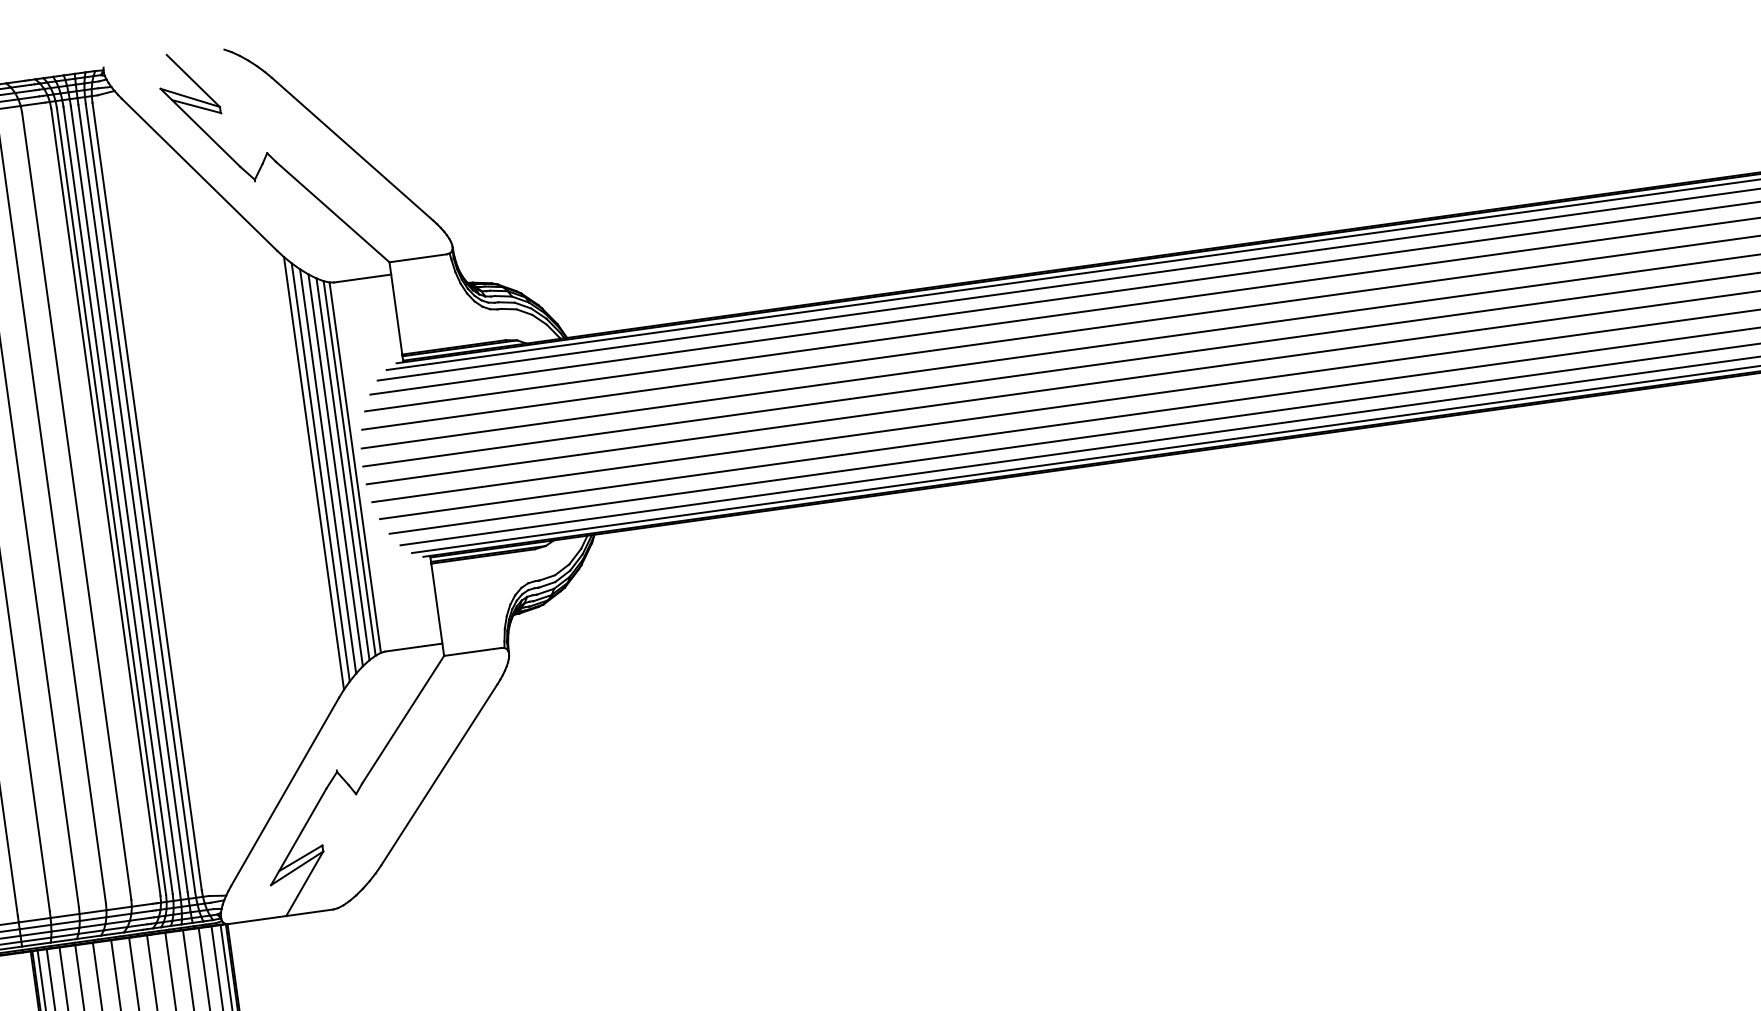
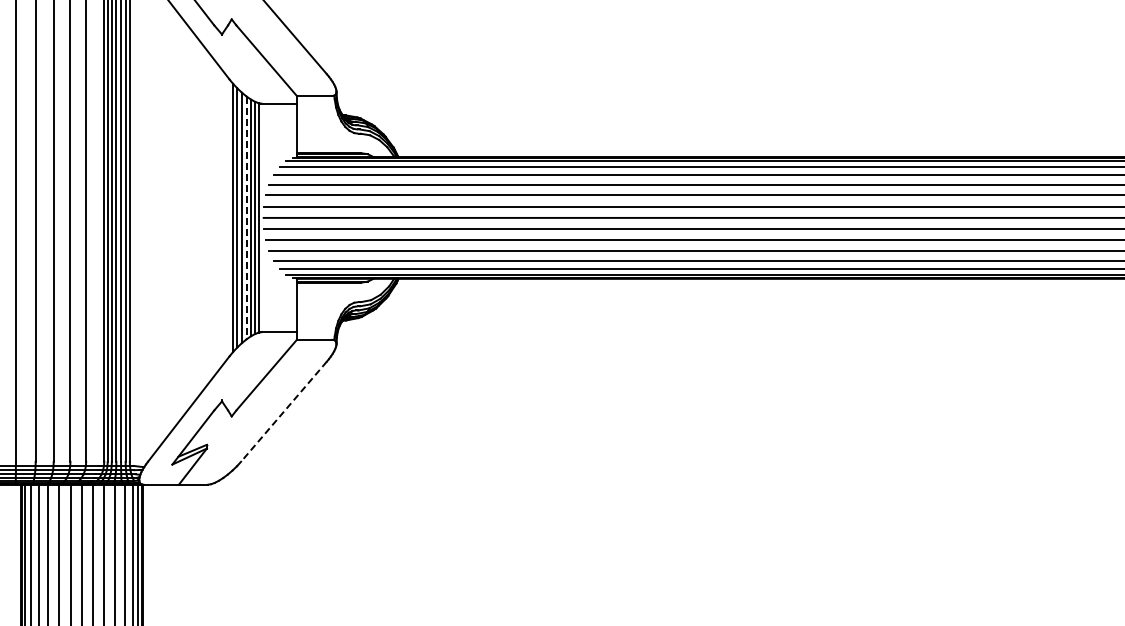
line: (335, 471) -> (246, 218), solid -> dashed
line: (440, 774) -> (284, 411), solid -> dashed

